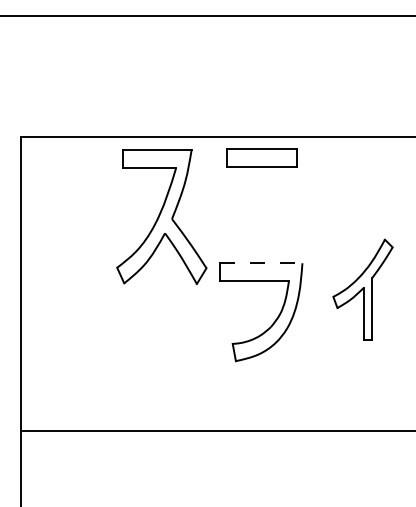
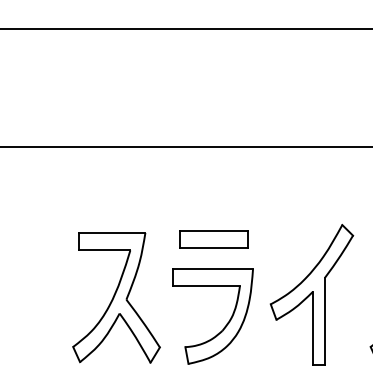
part: (261, 157) -> (213, 238), moved
part: (161, 216) -> (116, 297), moved
line: (261, 263) -> (213, 269), dashed -> solid
part: (362, 289) -> (311, 294), size x1.43

